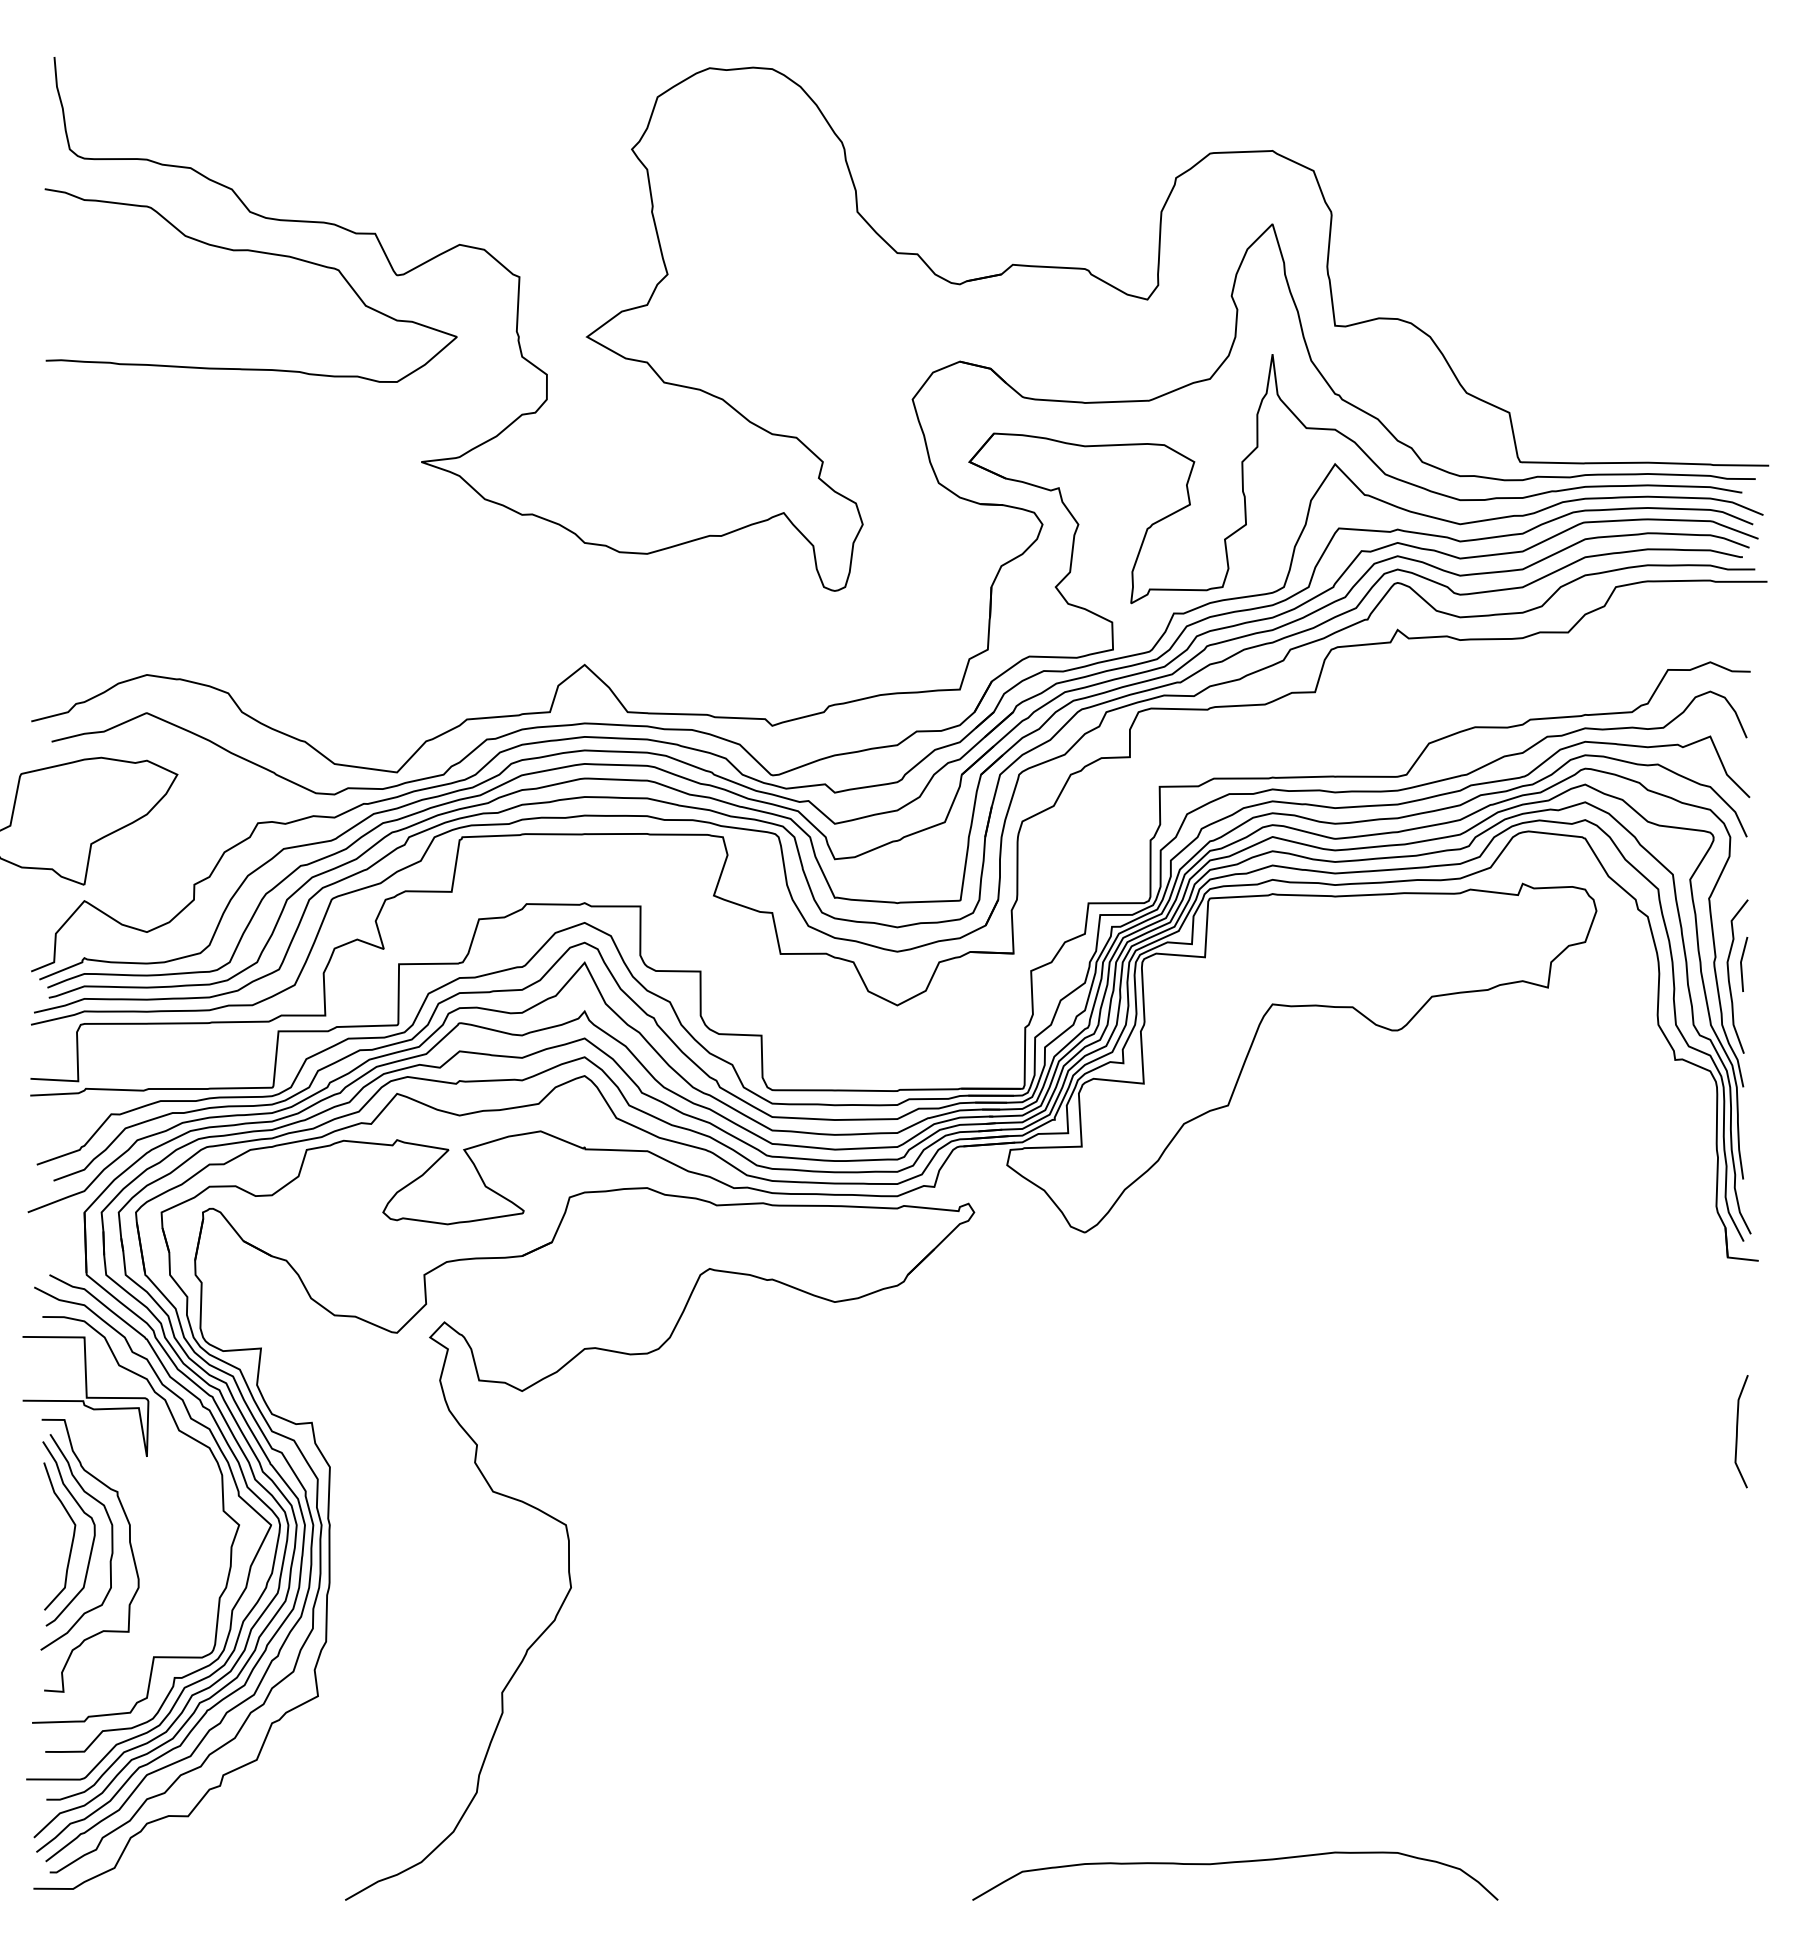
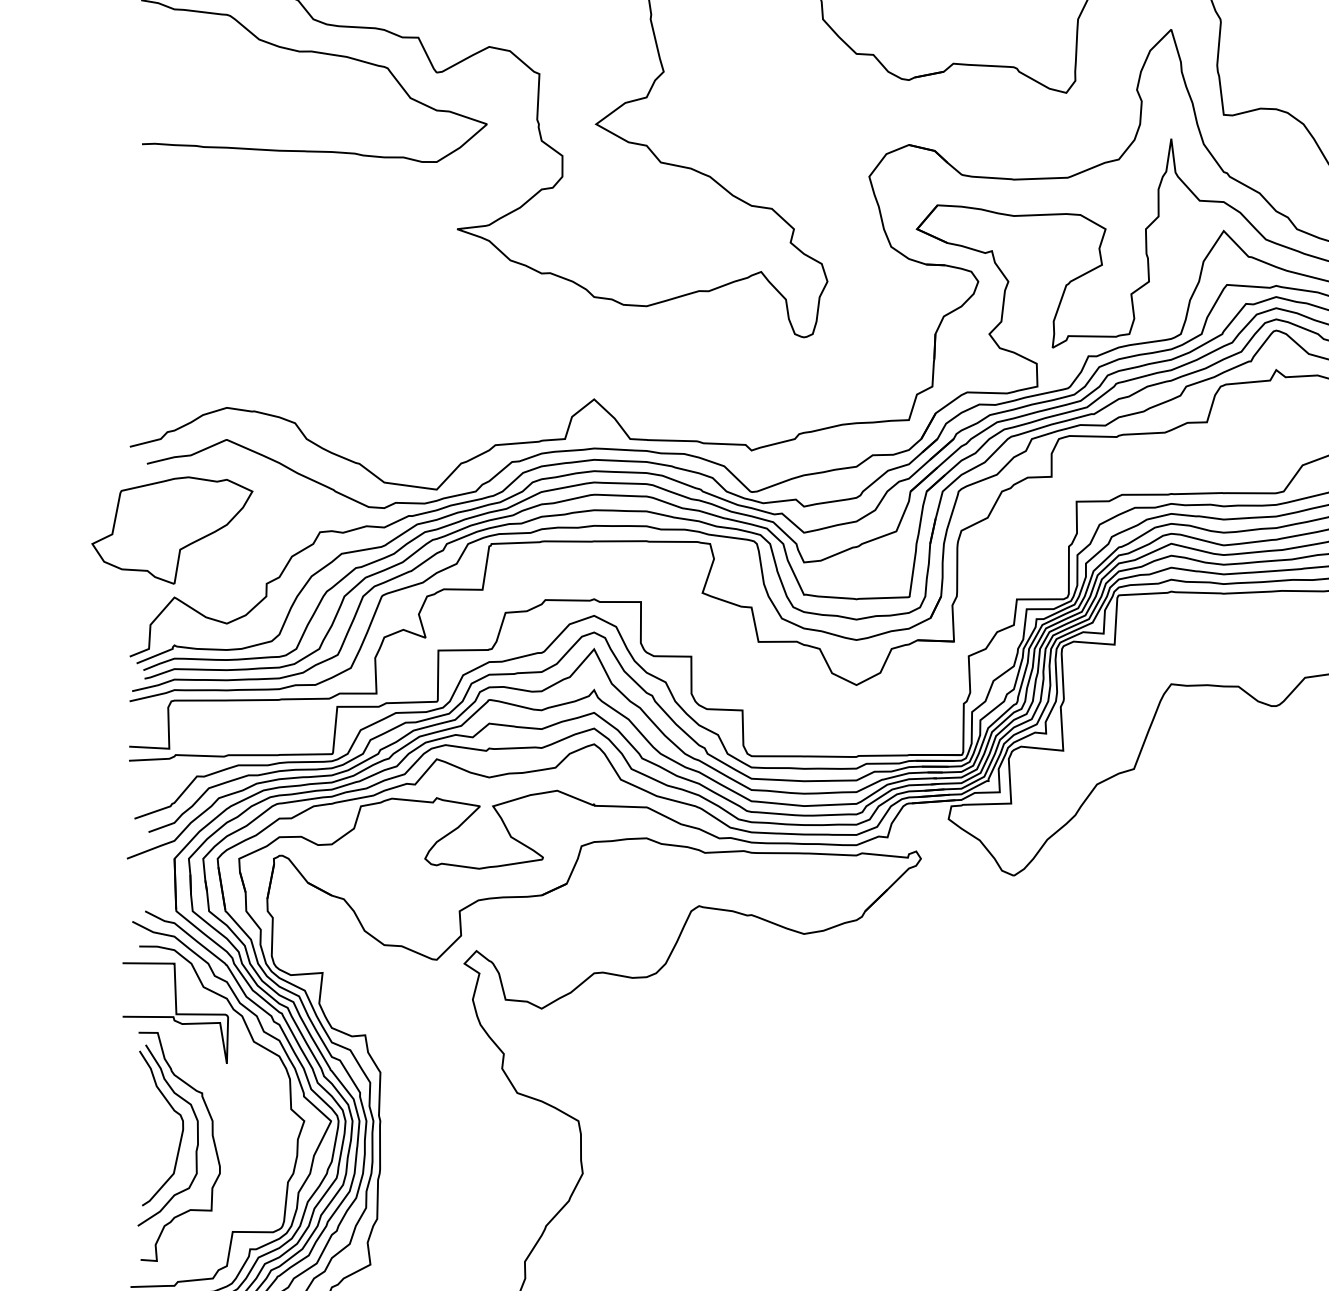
curve: (72, 1536) -> (164, 1130), removed

